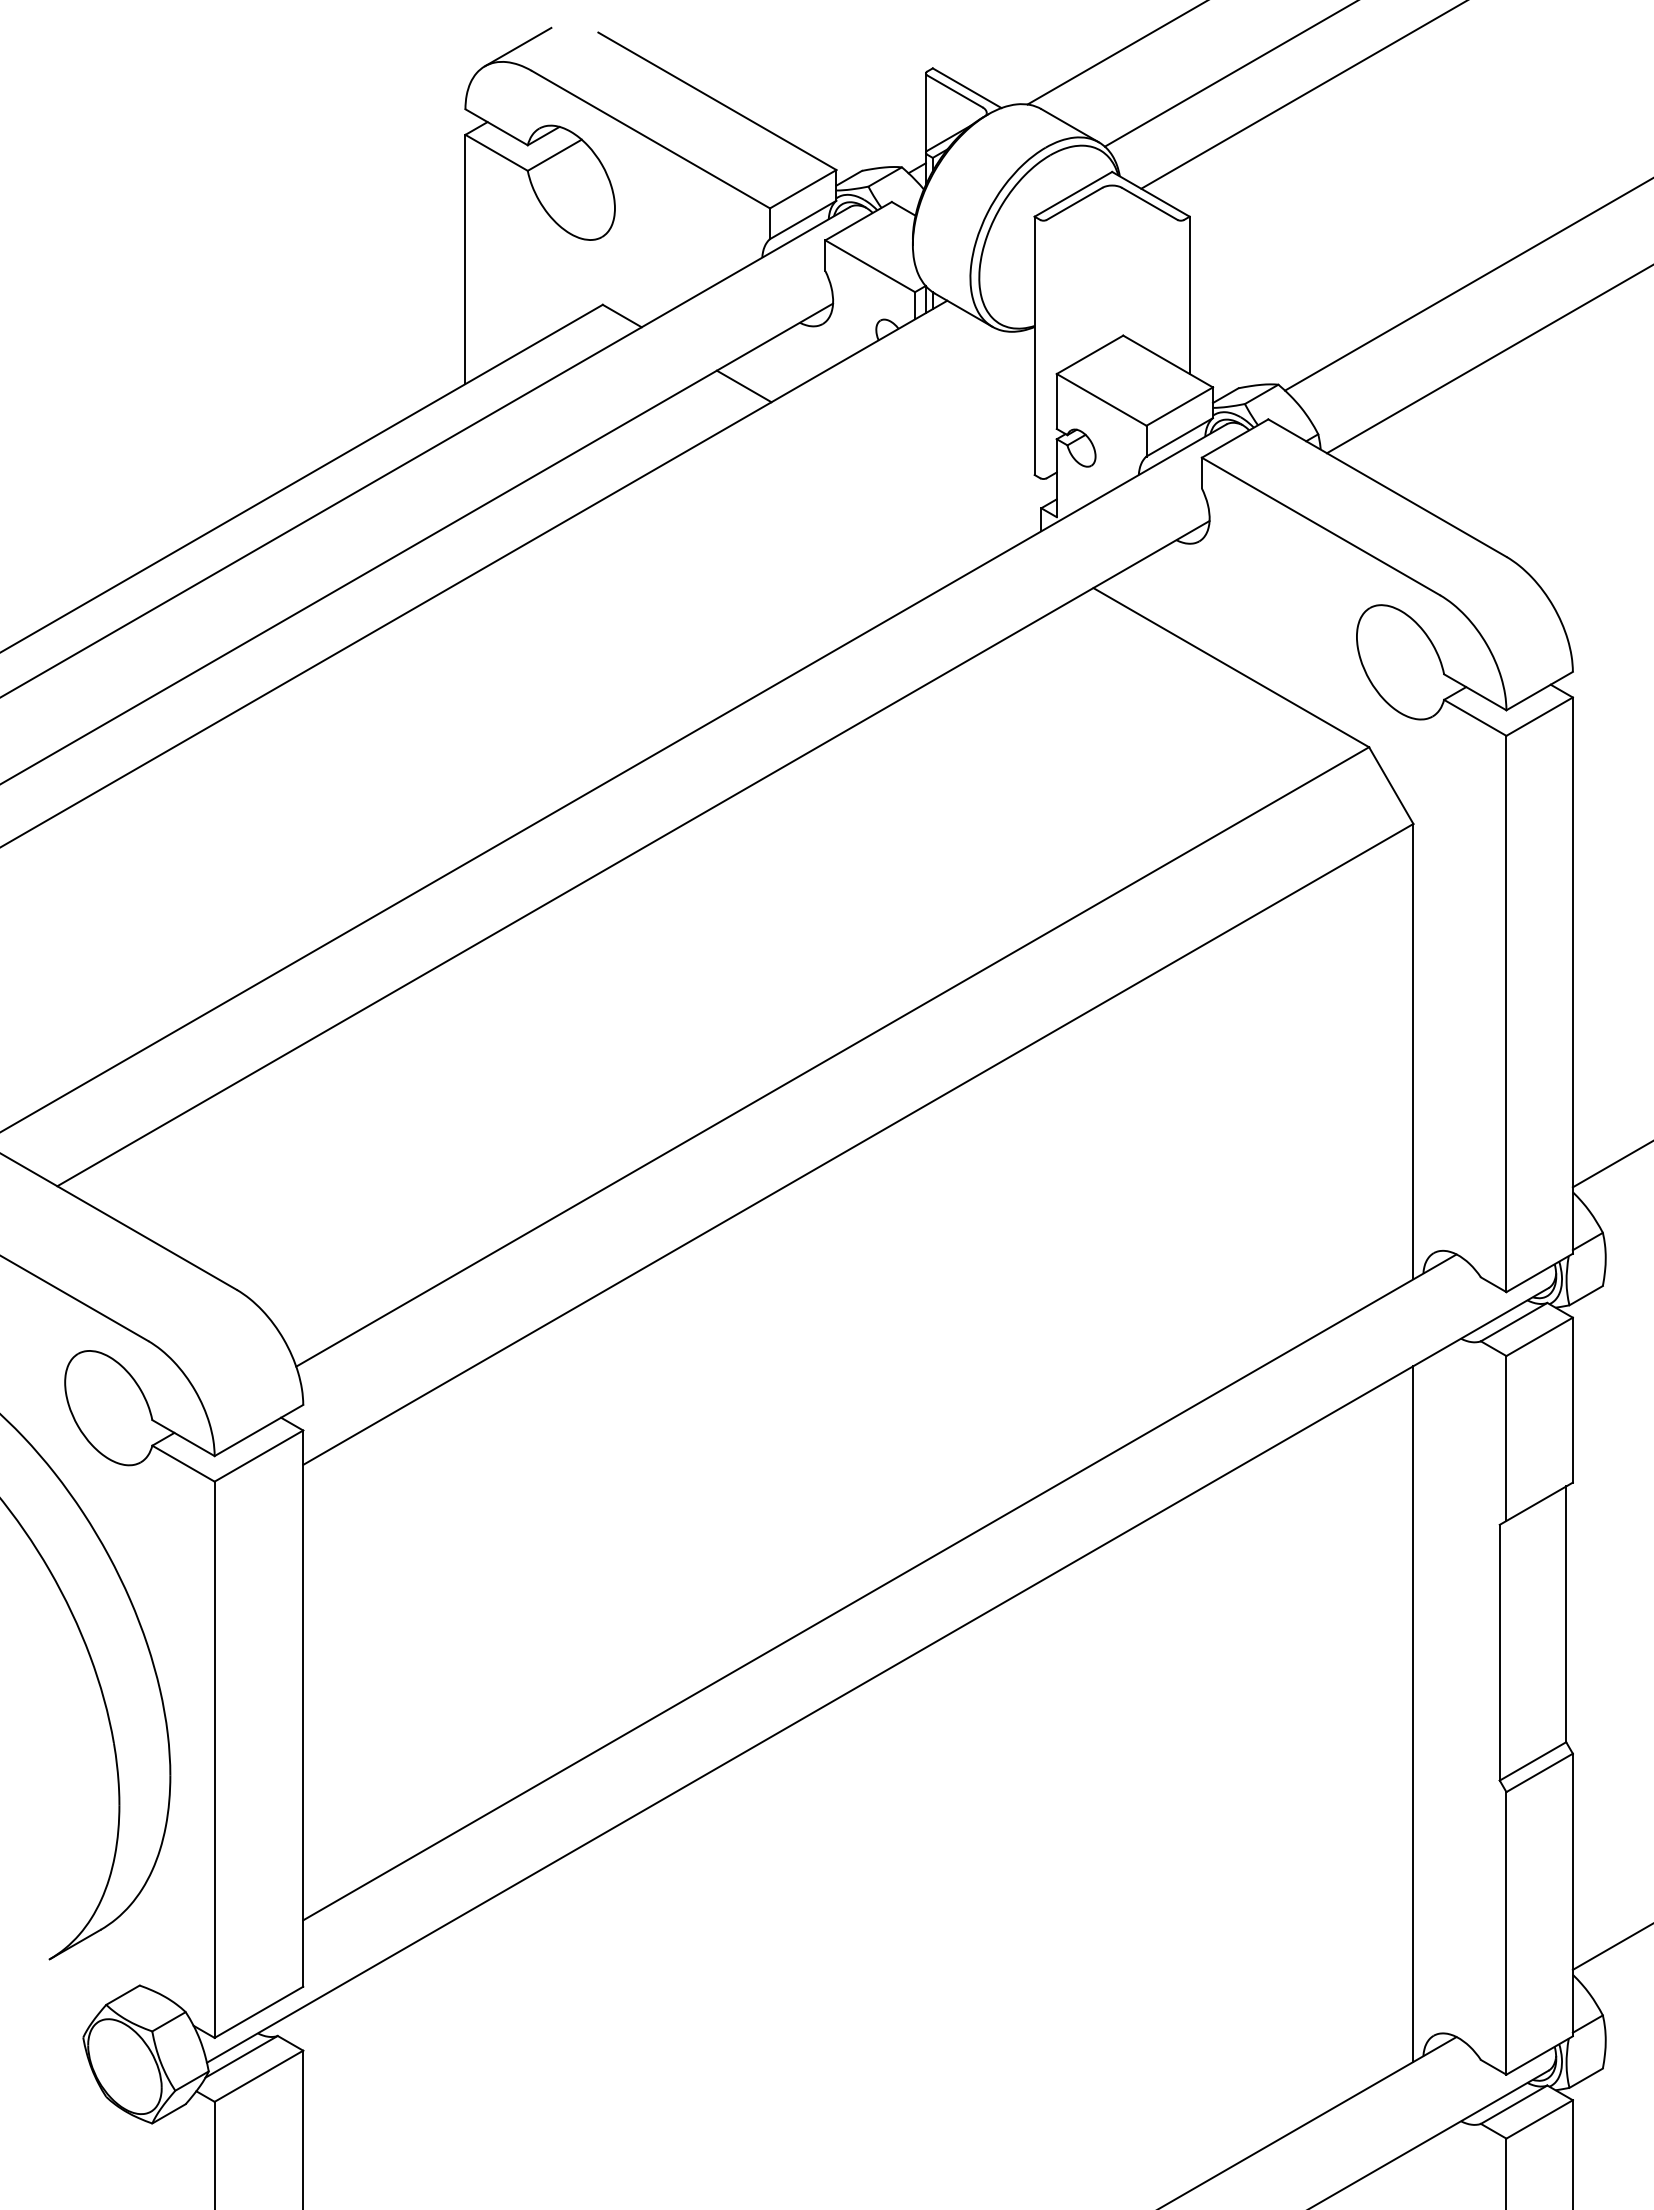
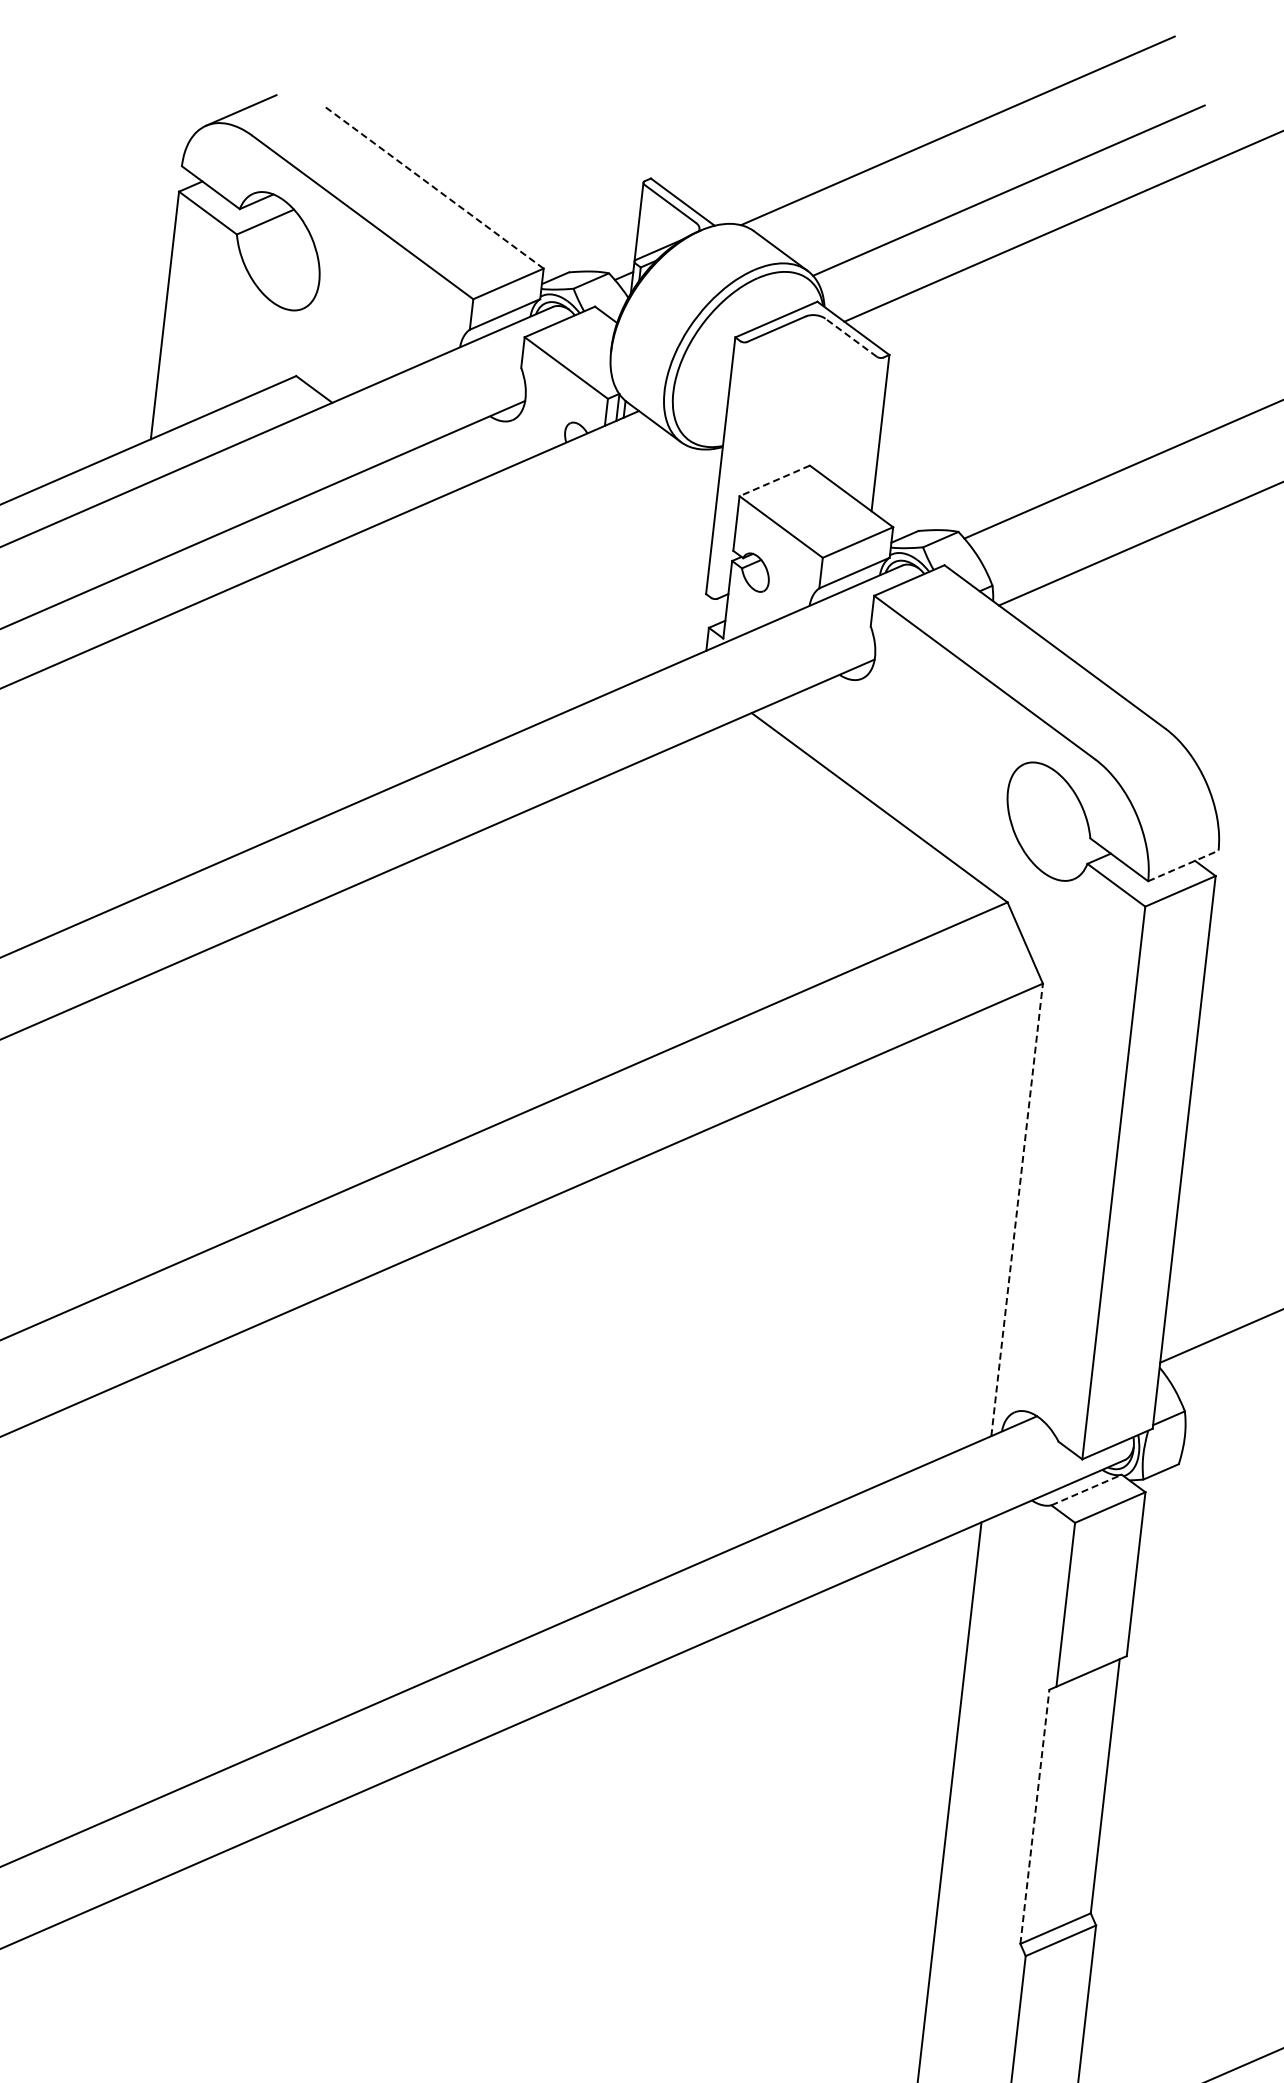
line: (716, 101) -> (432, 186), solid -> dashed
line: (1149, 203) -> (850, 337), solid -> dashed
line: (1089, 355) -> (774, 481), solid -> dashed
line: (743, 386) -> (426, 473), removed
line: (1540, 690) -> (1184, 865), solid -> dashed
line: (1413, 1051) -> (1017, 1209), solid -> dashed
line: (1514, 1321) -> (1087, 1489), solid -> dashed
line: (1499, 1652) -> (1034, 1816), solid -> dashed

